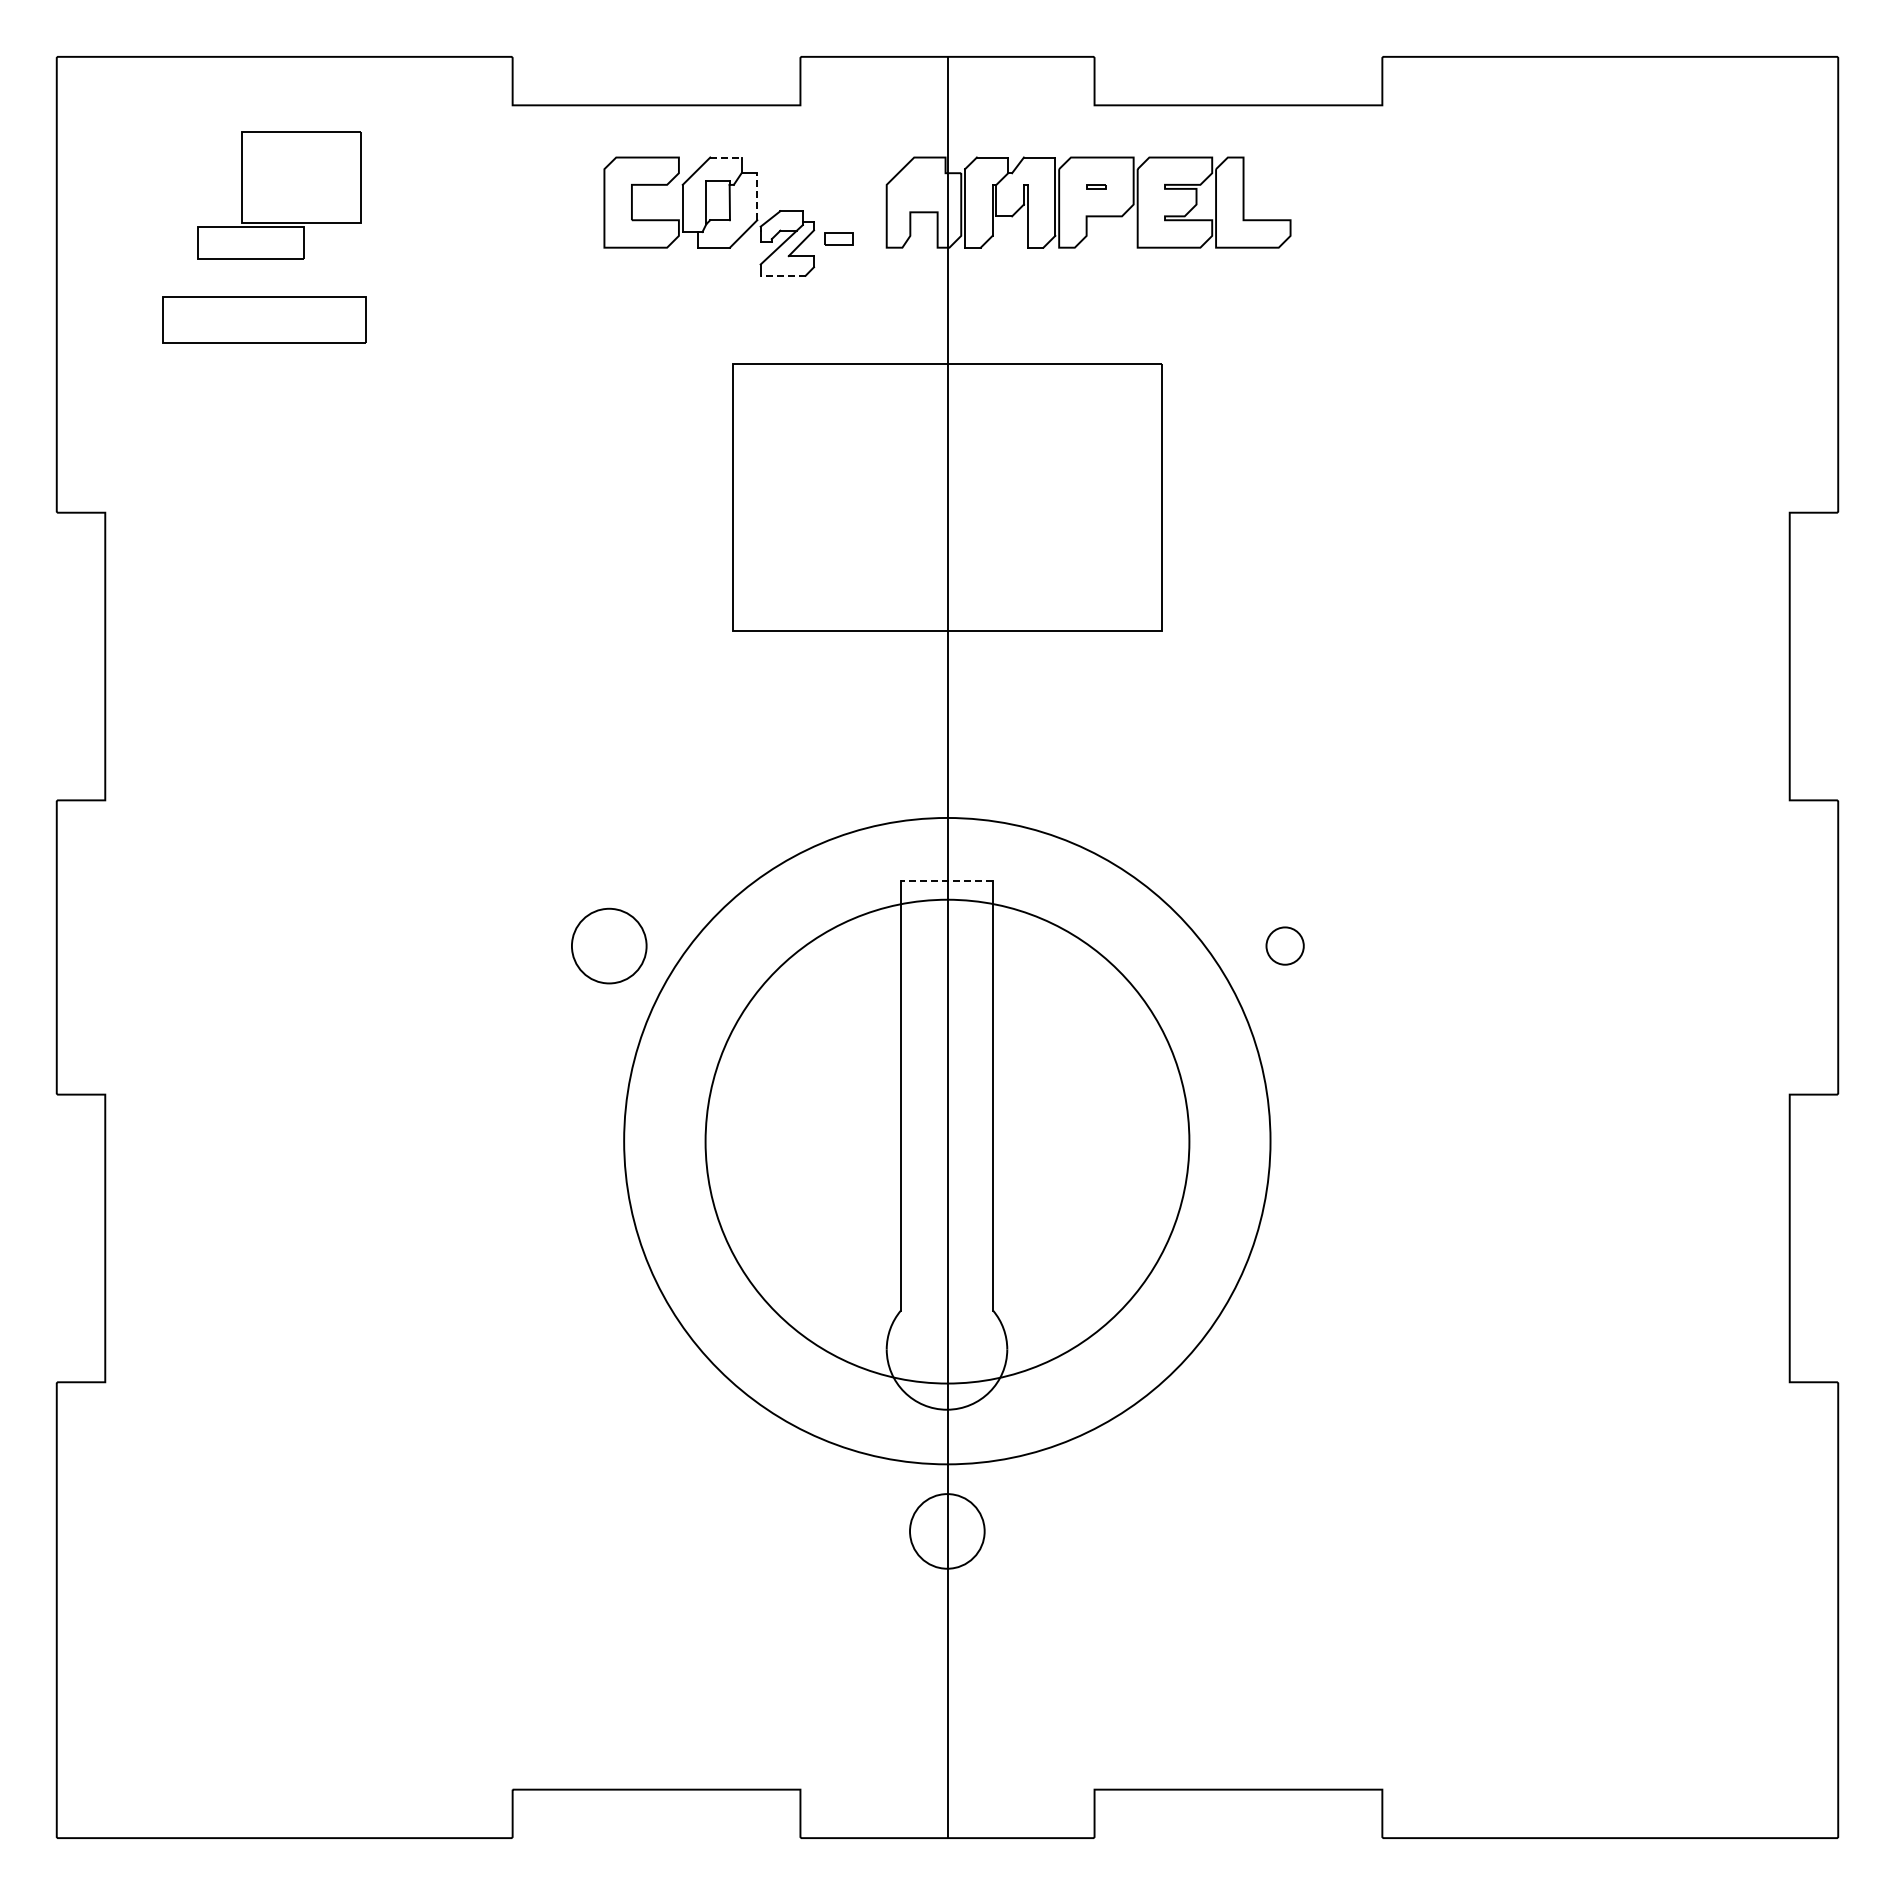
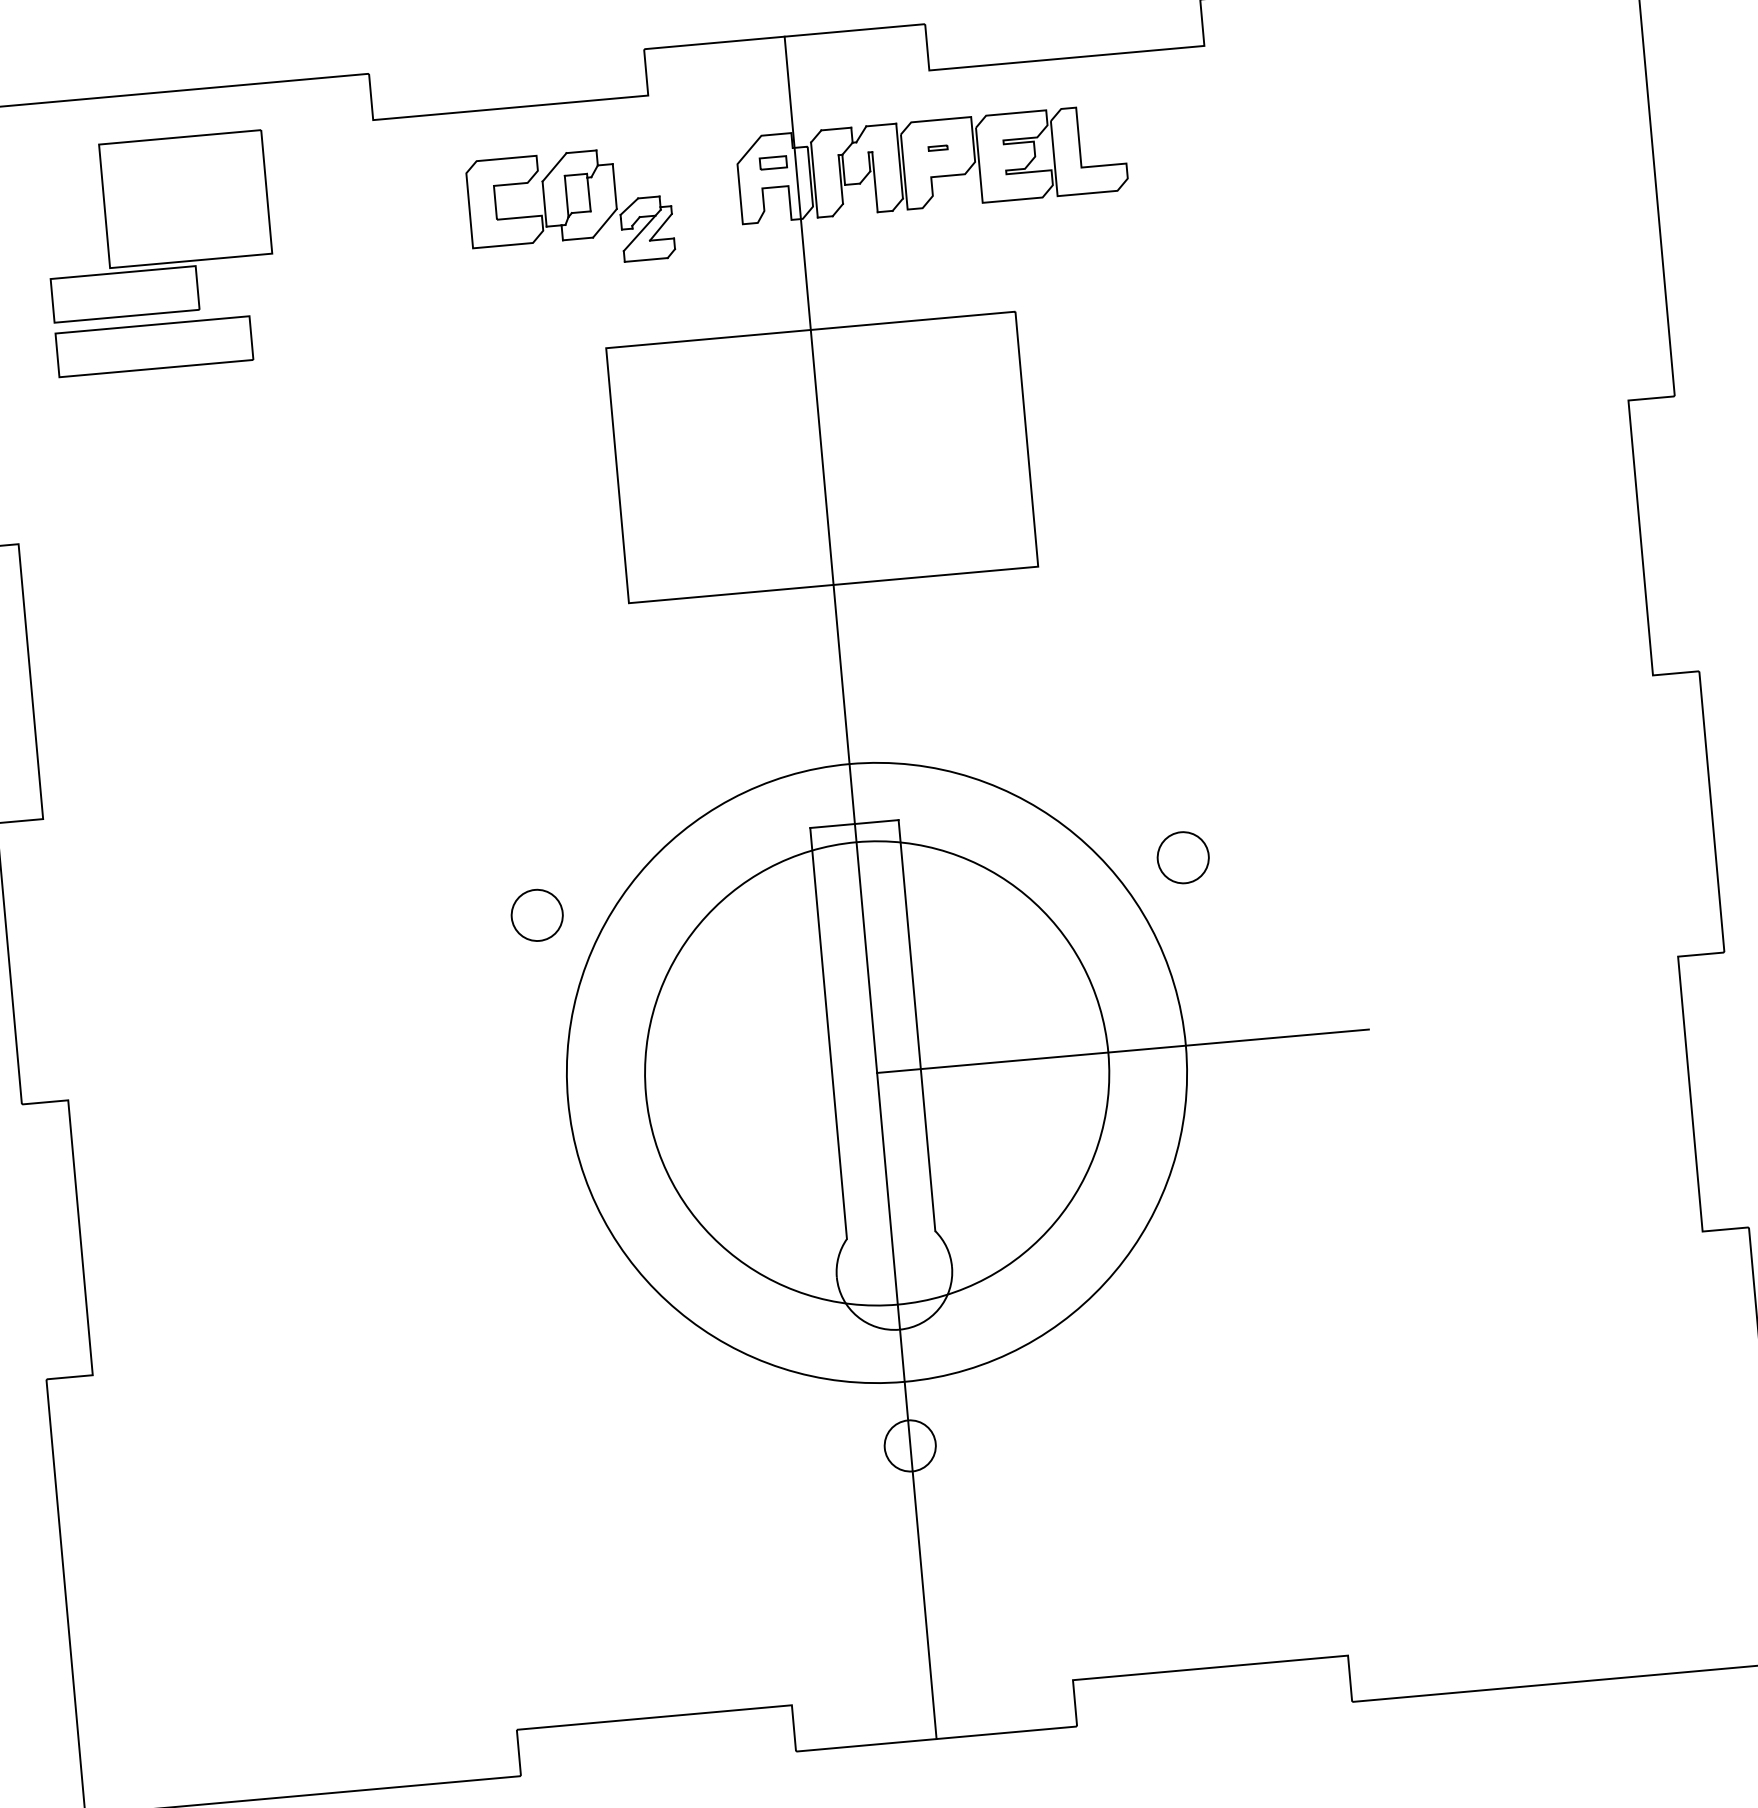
line: (725, 157) -> (581, 151), dashed -> solid
part: (278, 195) -> (157, 226), size x1.43
line: (757, 196) -> (614, 186), dashed -> solid
part: (838, 238) -> (772, 162), moved
line: (782, 275) -> (645, 259), dashed -> solid
line: (946, 880) -> (853, 823), dashed -> solid
circle: (608, 945) -> (536, 914), size x0.71
circle: (1284, 945) -> (1182, 857), size x1.43
line: (1204, 1141) -> (1122, 1051), added
circle: (947, 1531) -> (910, 1446), size x0.71

